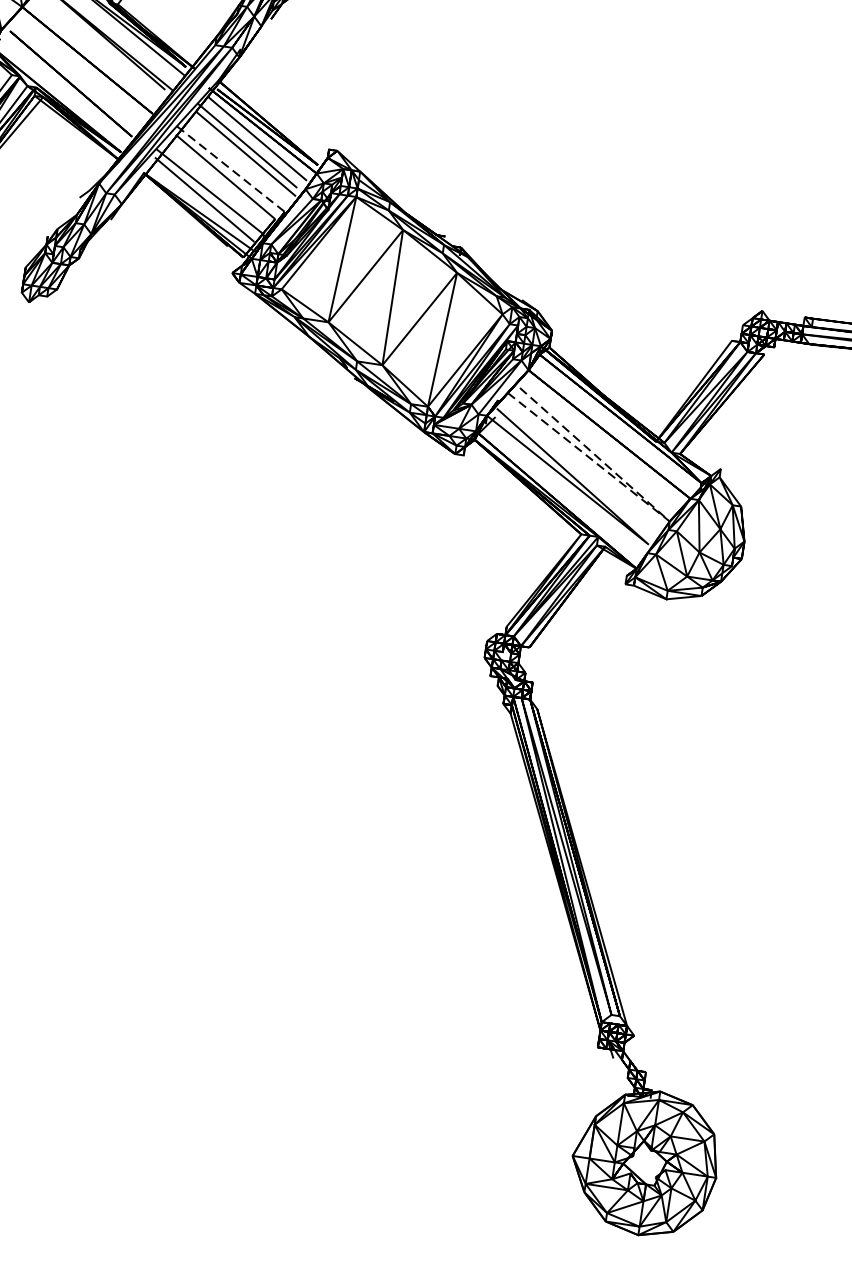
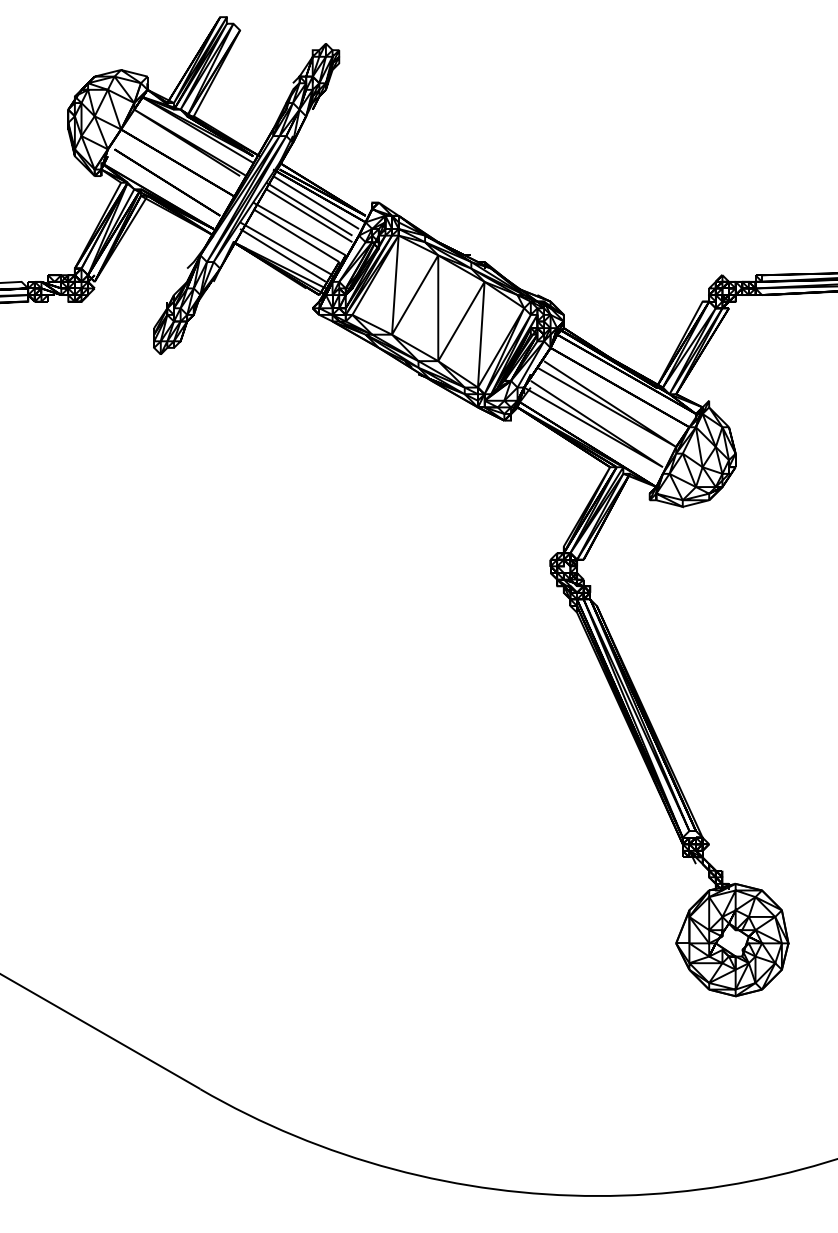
line: (230, 169) -> (299, 229), dashed -> solid
line: (670, 522) -> (676, 447), dashed -> solid

